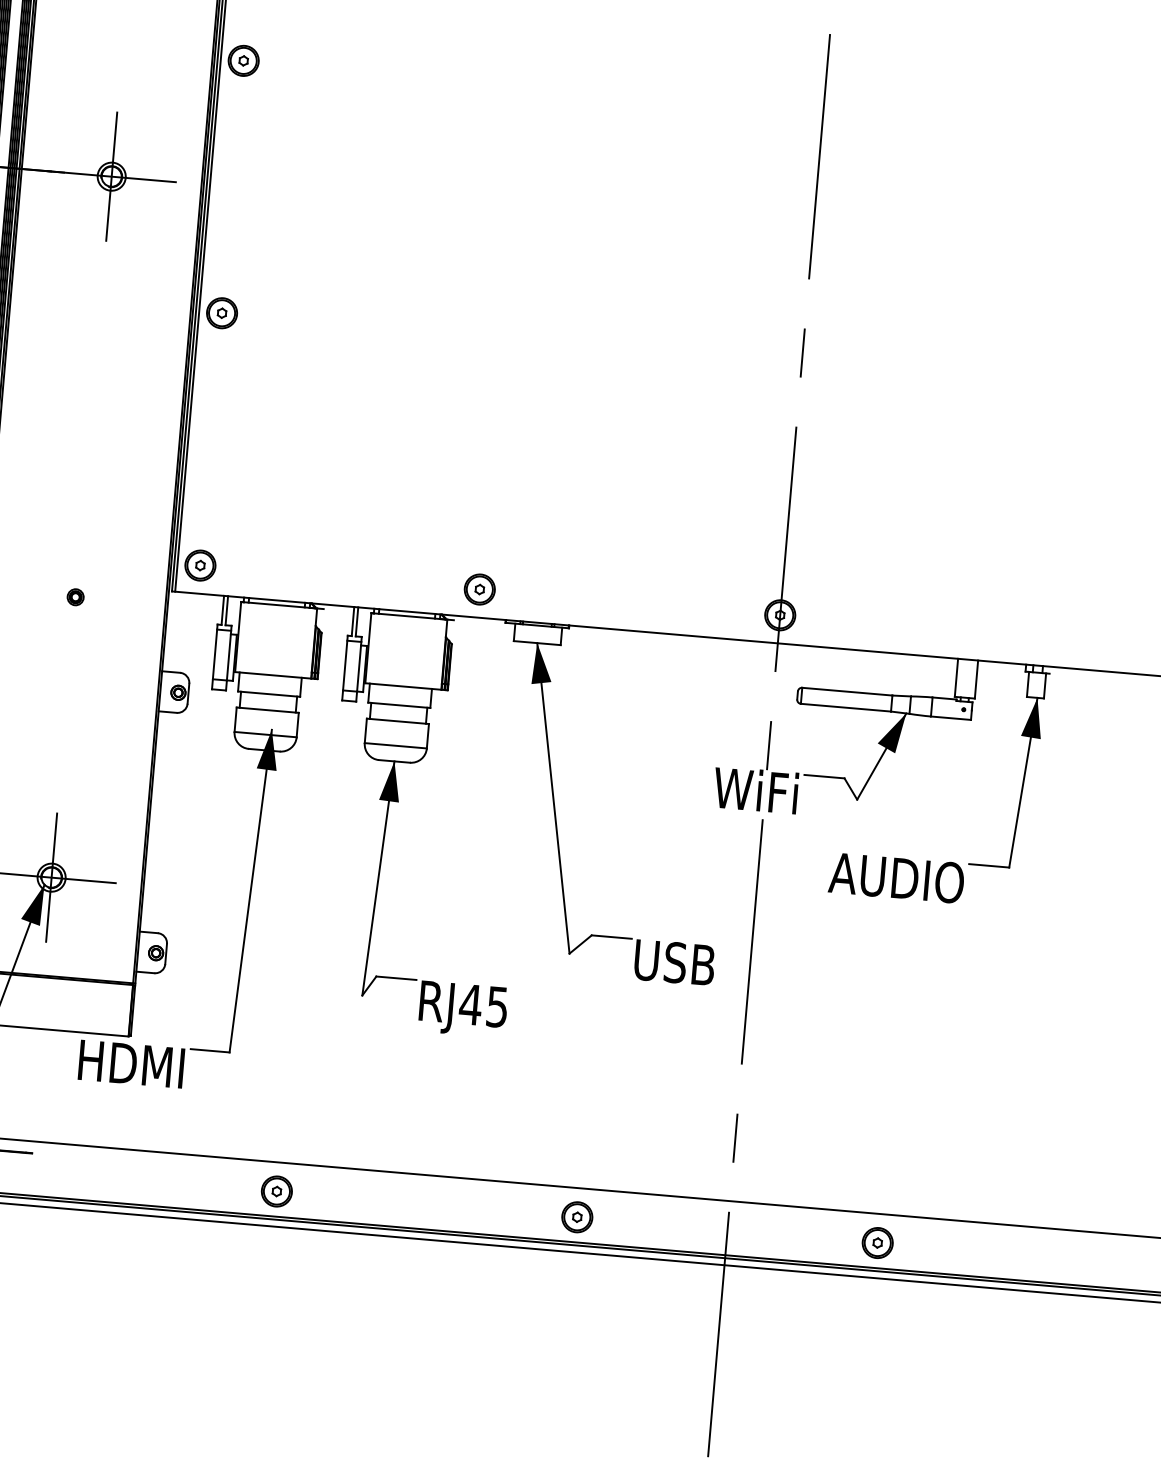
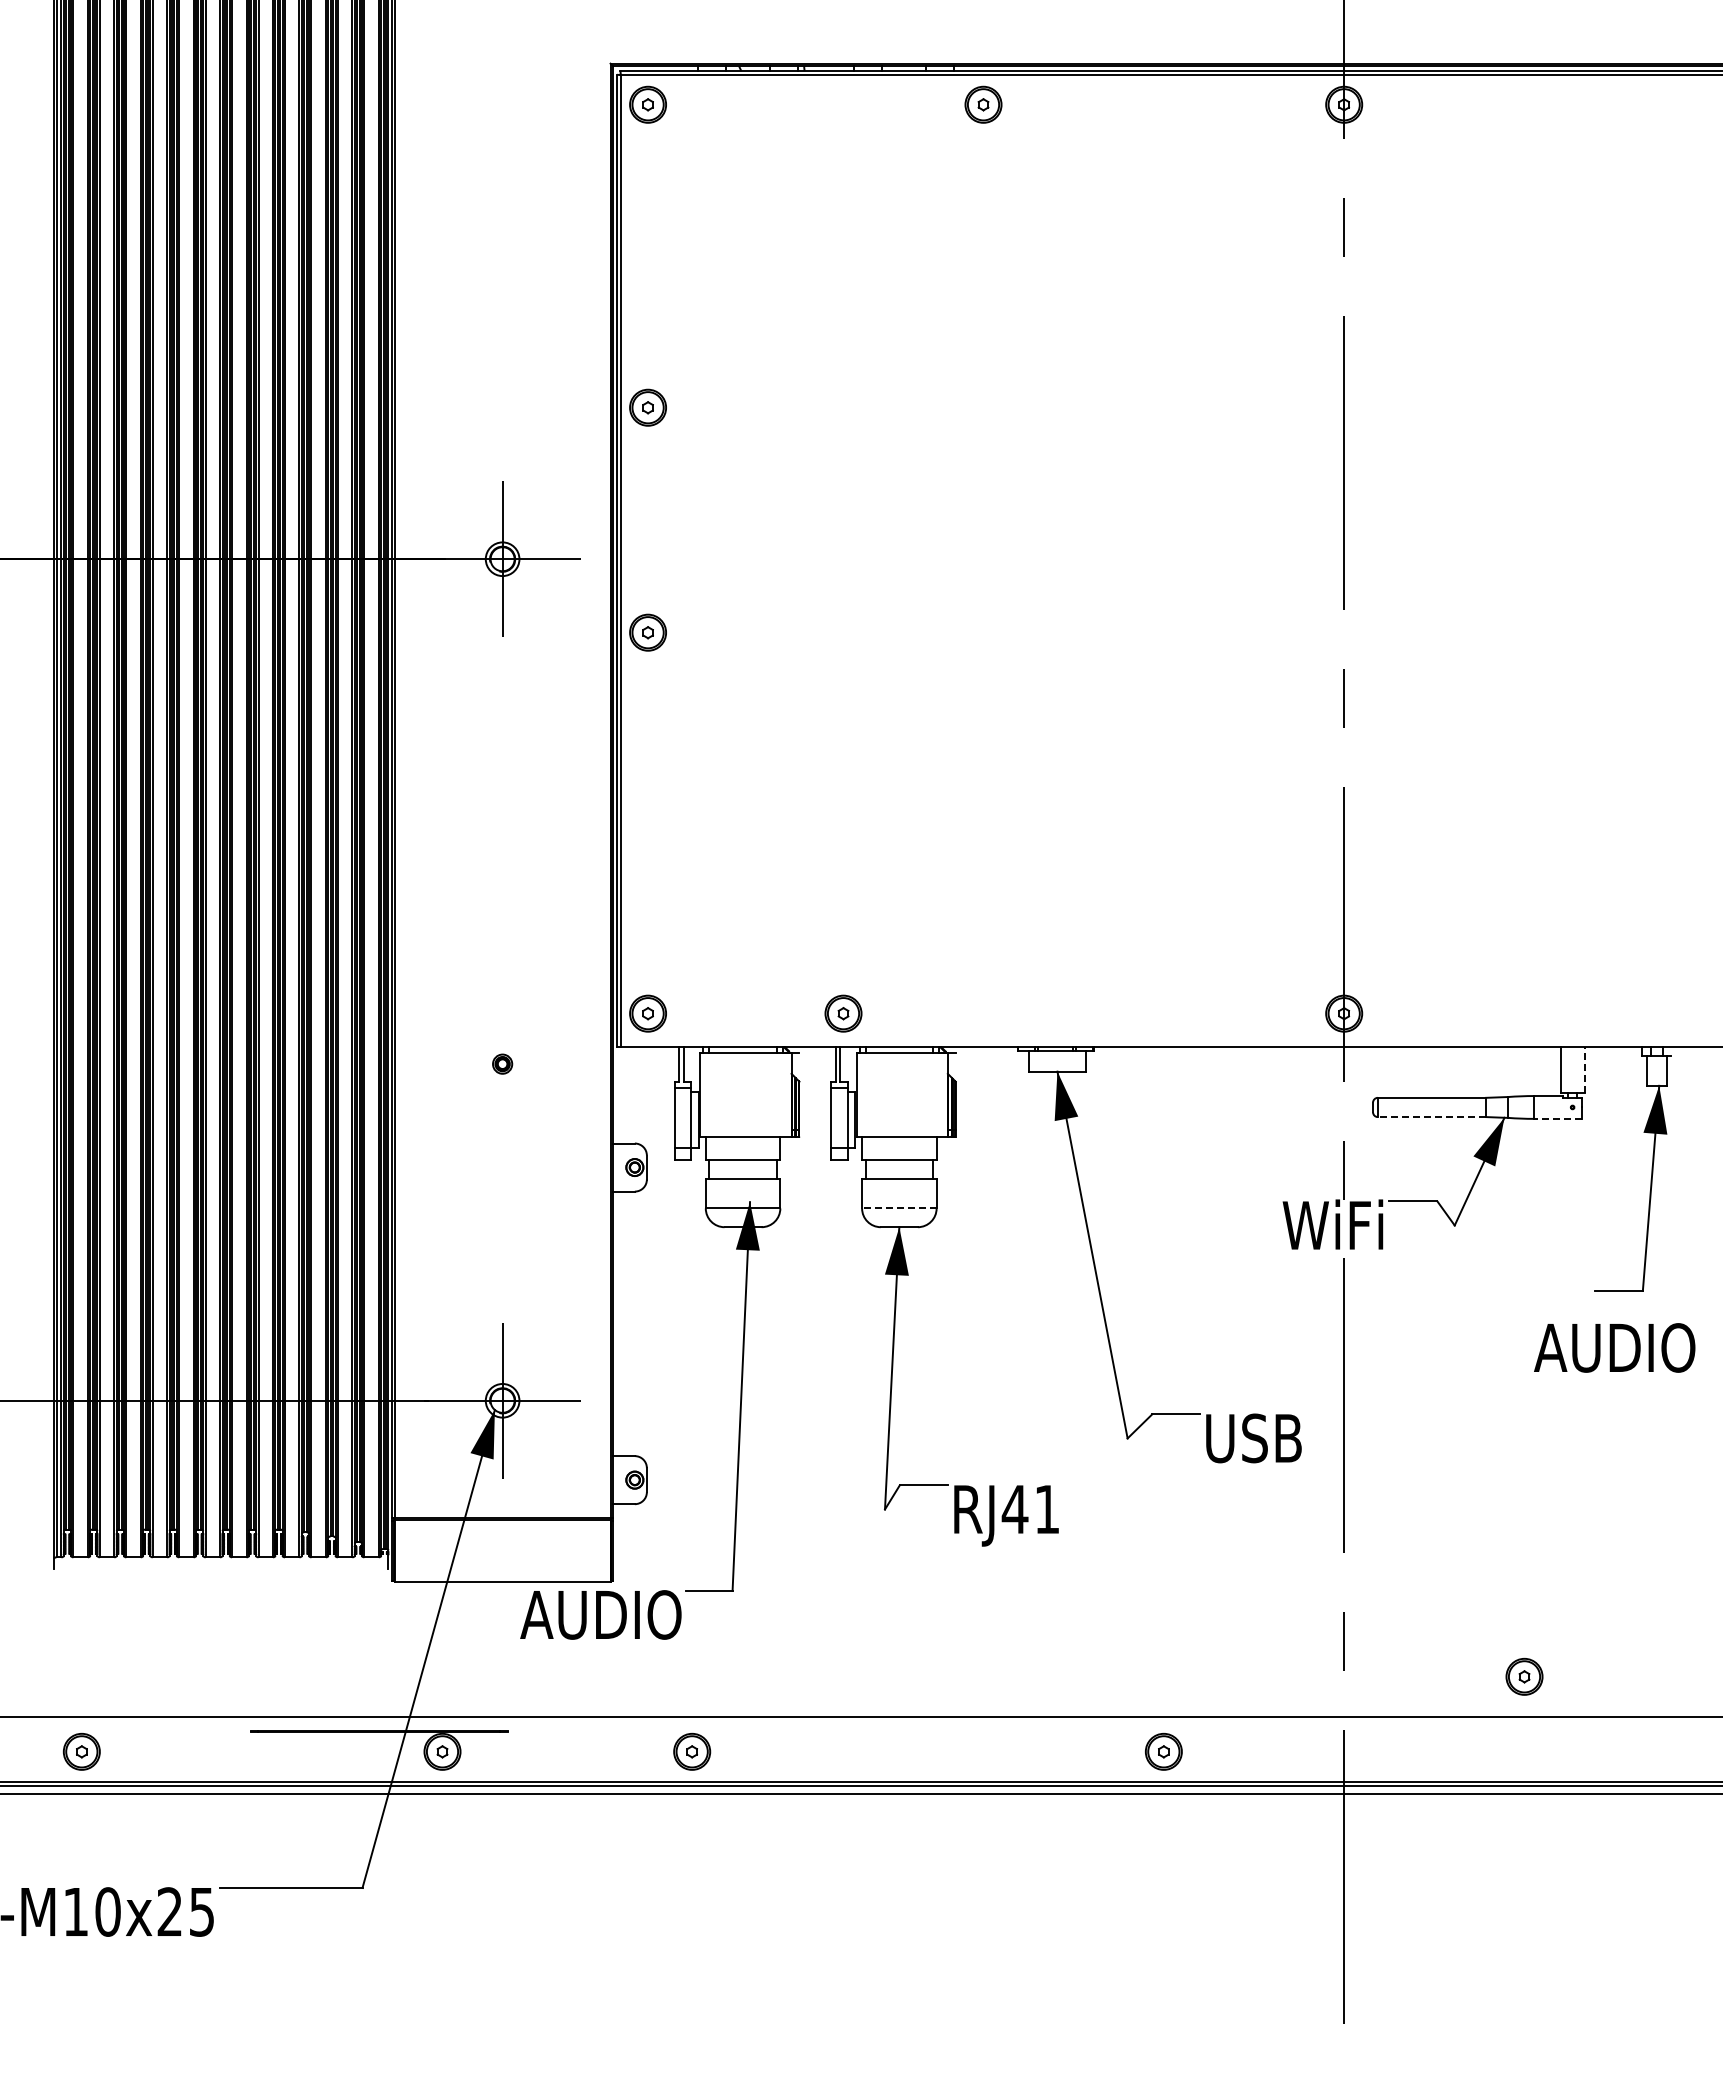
part: (221, 313) -> (647, 632), moved
part: (479, 589) -> (843, 1013), moved
line: (976, 679) -> (1584, 1070), solid -> dashed
line: (845, 708) -> (1431, 1117), solid -> dashed
line: (950, 717) -> (1557, 1118), solid -> dashed
line: (395, 745) -> (898, 1208), solid -> dashed
text: (896, 877) -> (1614, 1347), moved
text: (496, 1007) -> (1046, 1509), RJ45 -> RJ41
text: (117, 1062) -> (600, 1614), HDMI -> AUDIO
part: (277, 1191) -> (692, 1751), moved
part: (877, 1242) -> (1524, 1676), moved

